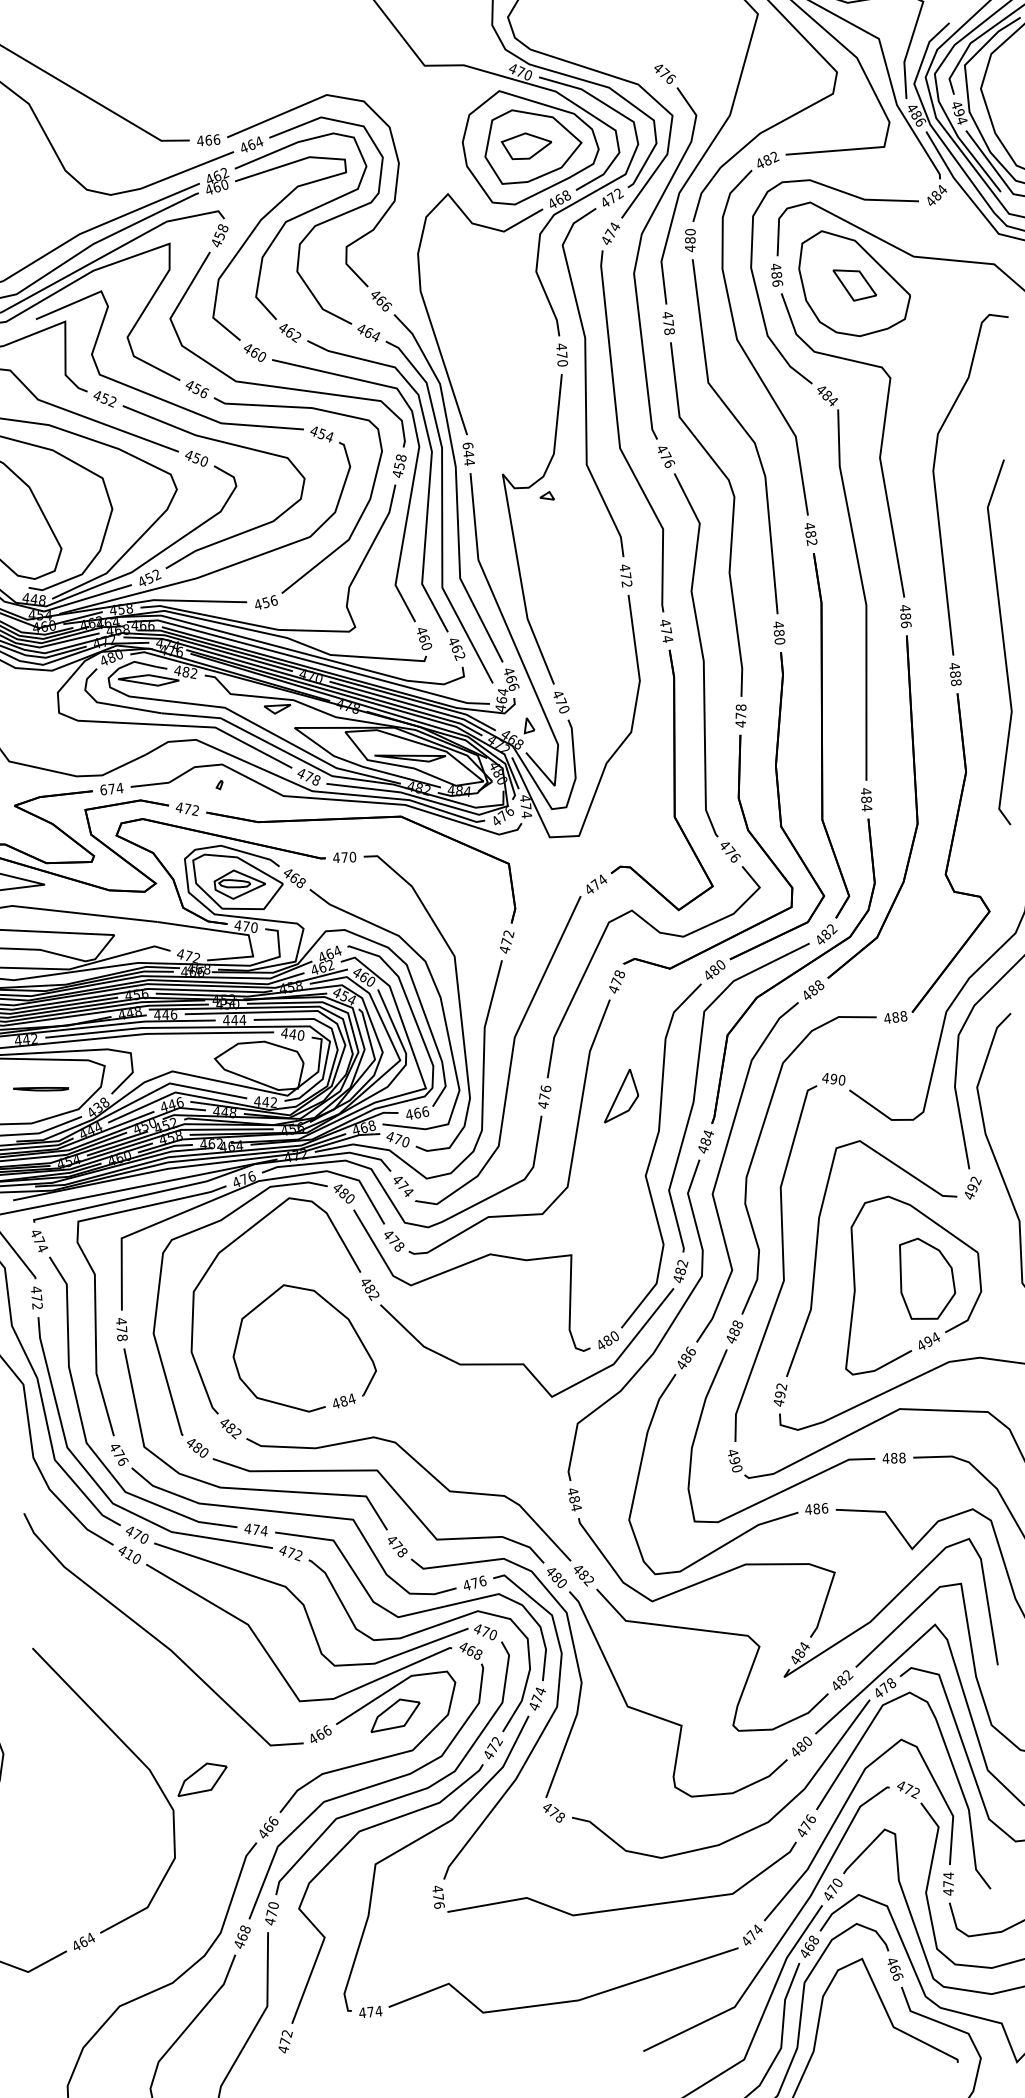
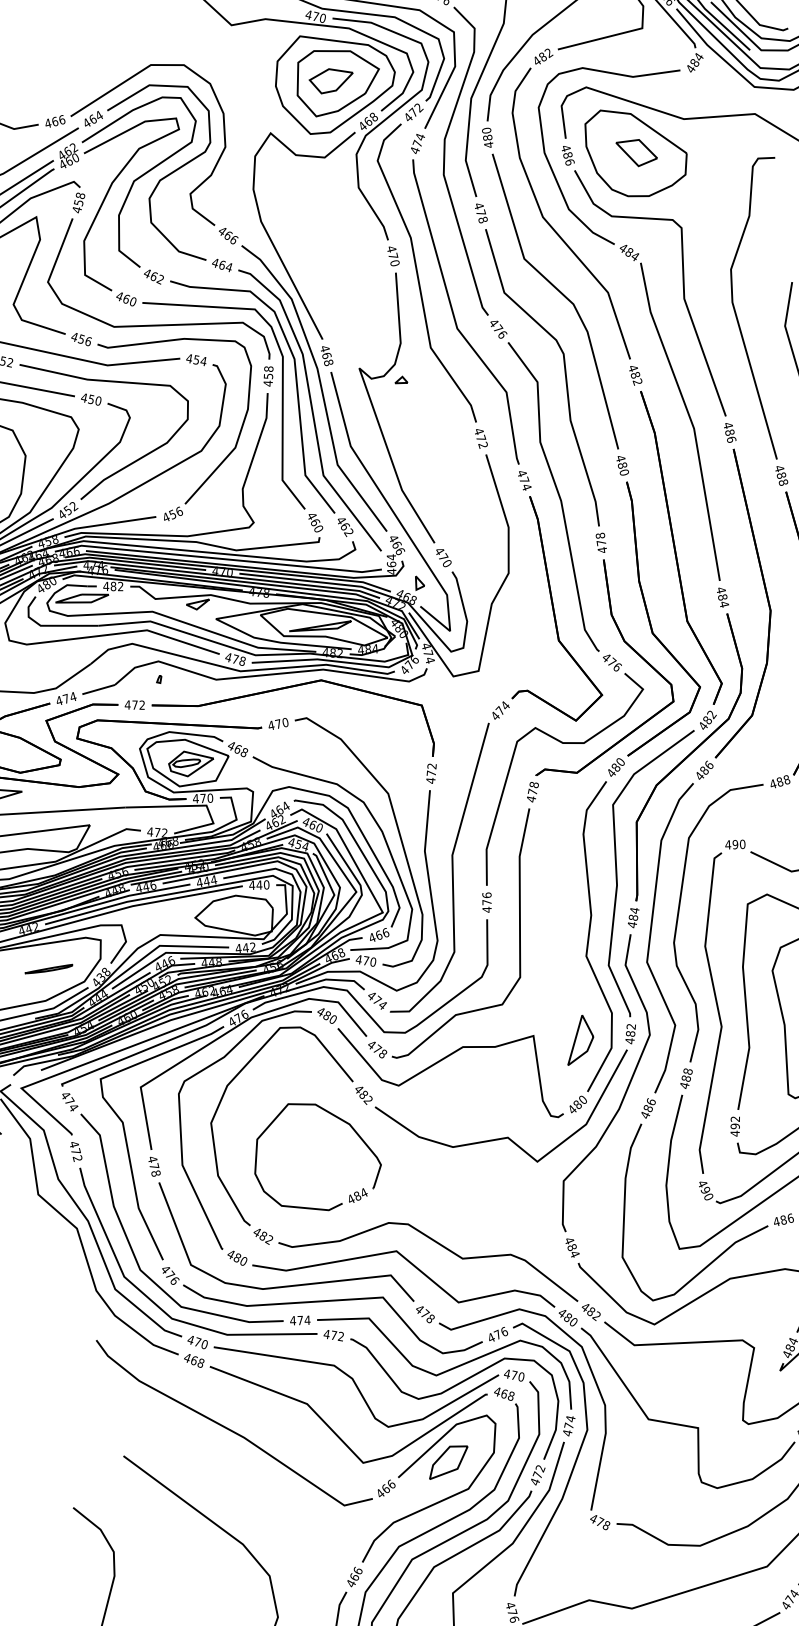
text: (468, 453) -> (326, 355), 644 -> 468
text: (103, 789) -> (59, 700), 674 -> 474
text: (818, 984) -> (708, 764), 488 -> 486
part: (621, 1096) -> (578, 1040), moved
text: (133, 1556) -> (197, 1361), 410 -> 468
part: (202, 1779) -> (290, 1545), removed

